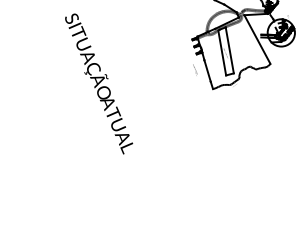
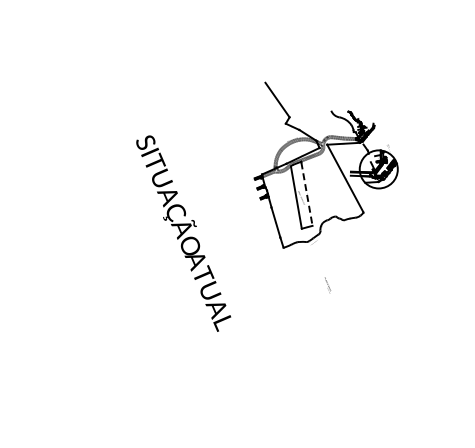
line: (230, 50) -> (307, 194), solid -> dashed
text: (195, 69) -> (327, 284), moved
text: (98, 83) -> (183, 233), moved

